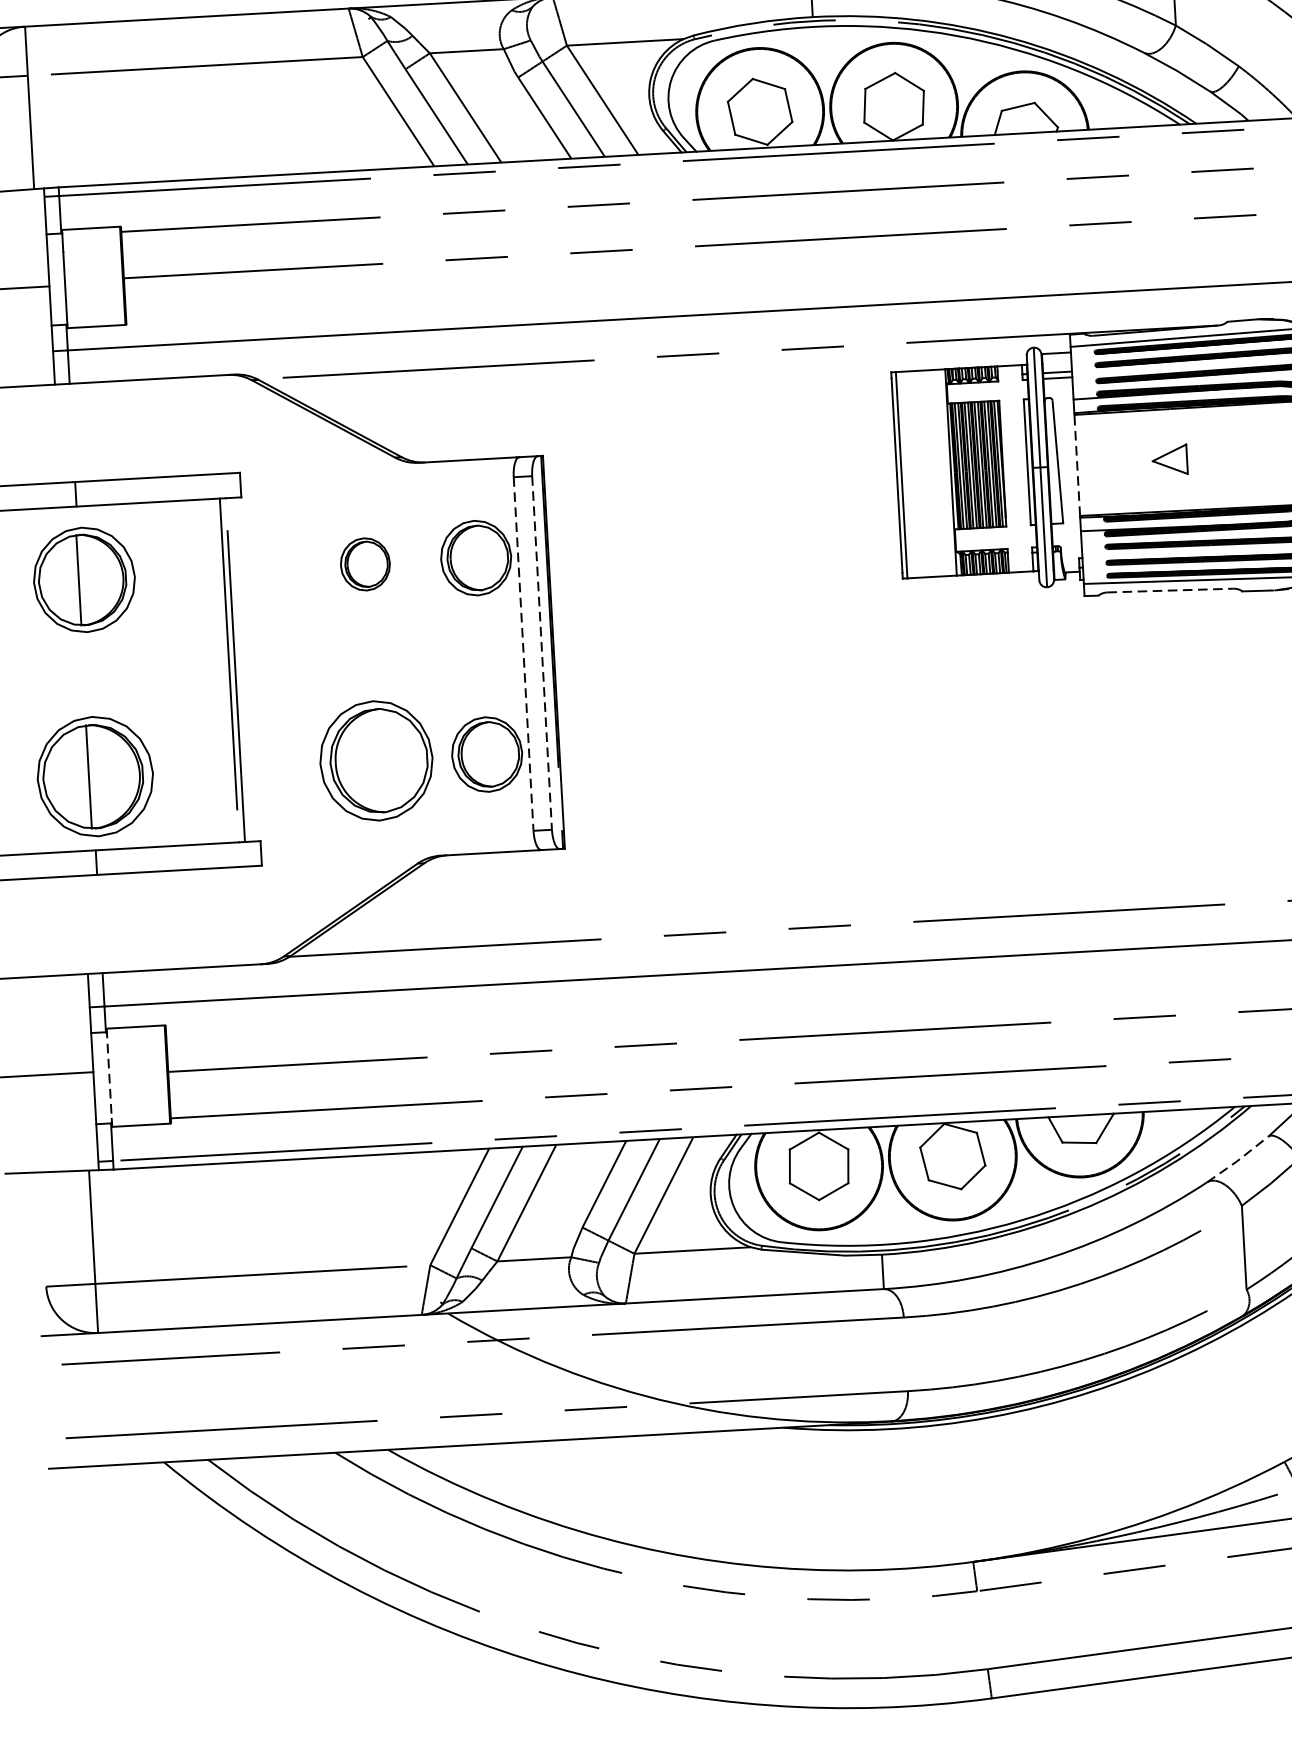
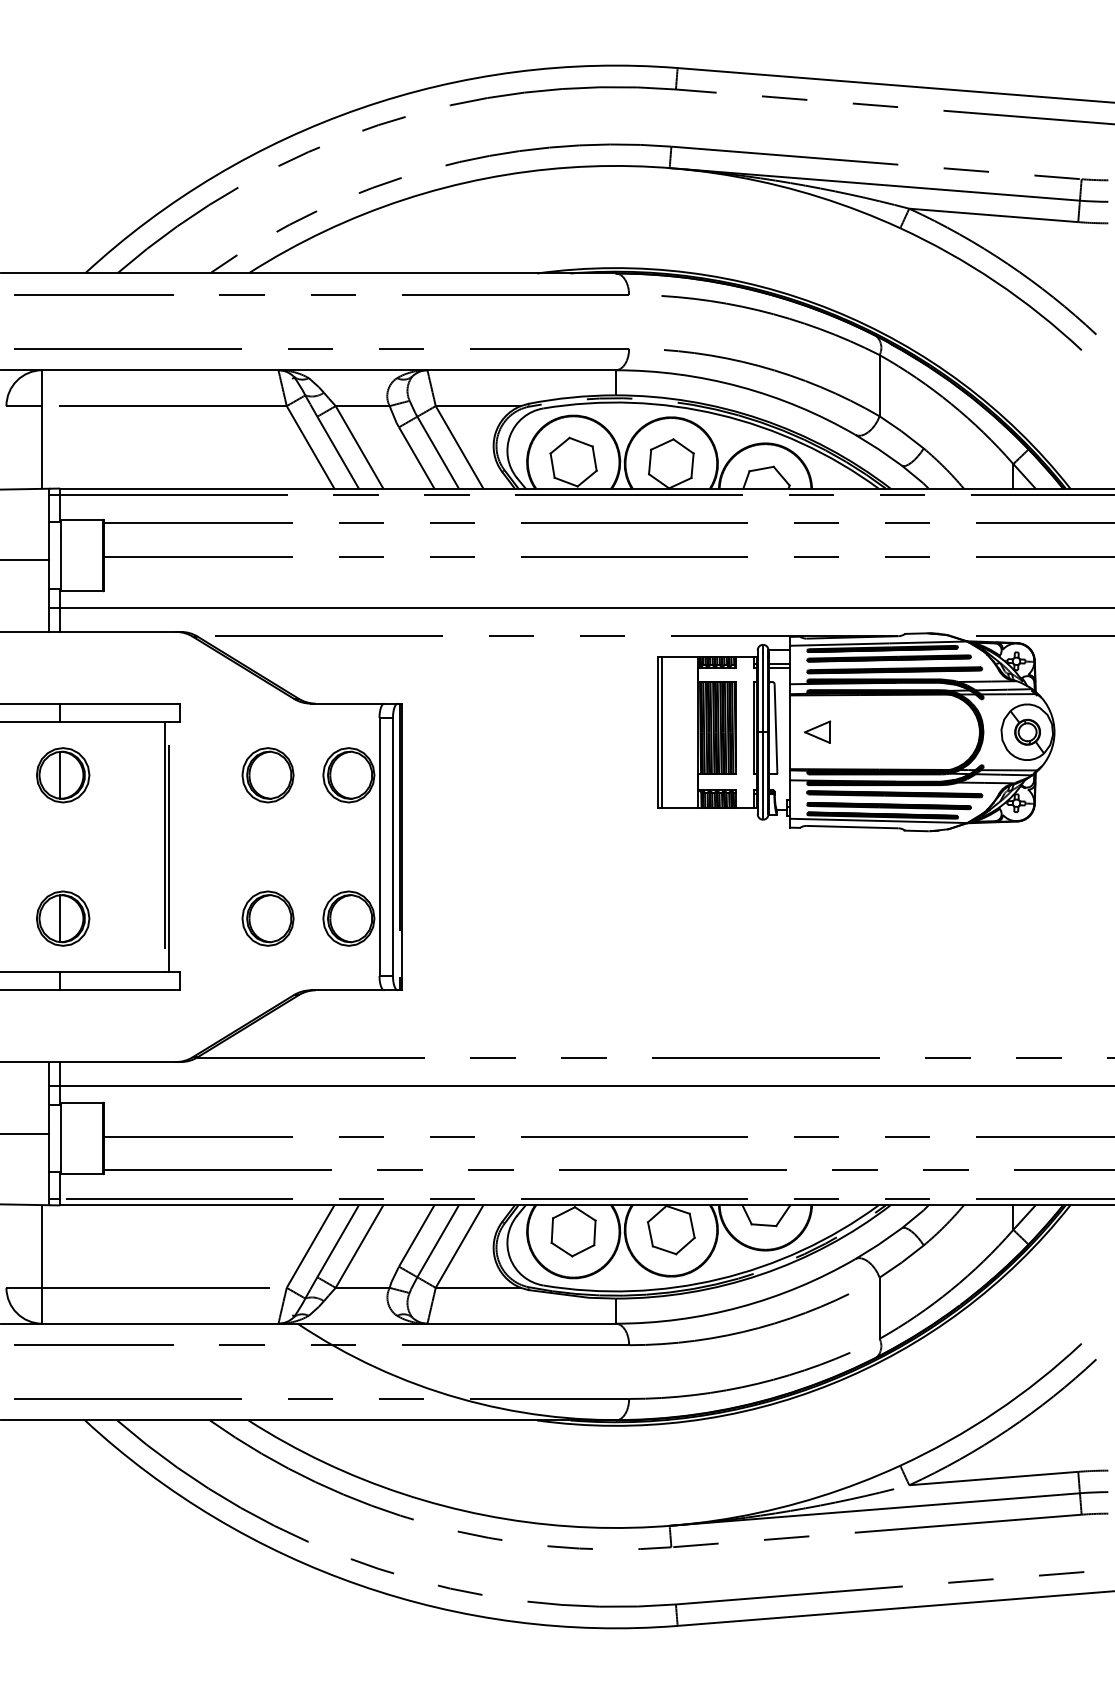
part: (1169, 459) -> (817, 731), moved
line: (1076, 465) -> (789, 732), dashed -> solid
part: (364, 564) -> (267, 775), size x1.43
part: (85, 580) -> (63, 775), size x0.71
line: (1171, 591) -> (853, 827), dashed -> solid
line: (541, 653) -> (392, 847), dashed -> solid
line: (523, 654) -> (379, 847), dashed -> solid
part: (375, 760) -> (267, 918), size x0.62
part: (96, 776) -> (63, 918), size x0.62
line: (108, 1073) -> (60, 1135), dashed -> solid
line: (1237, 1160) -> (878, 1244), dashed -> solid

